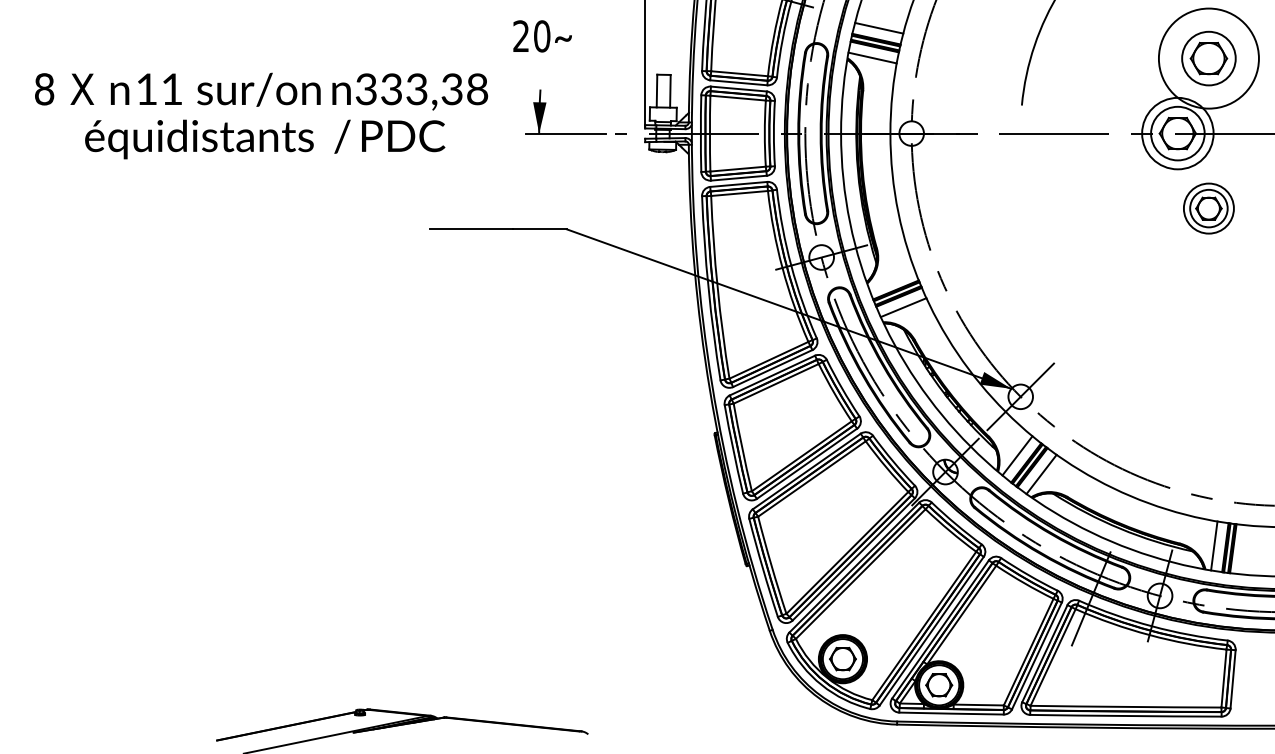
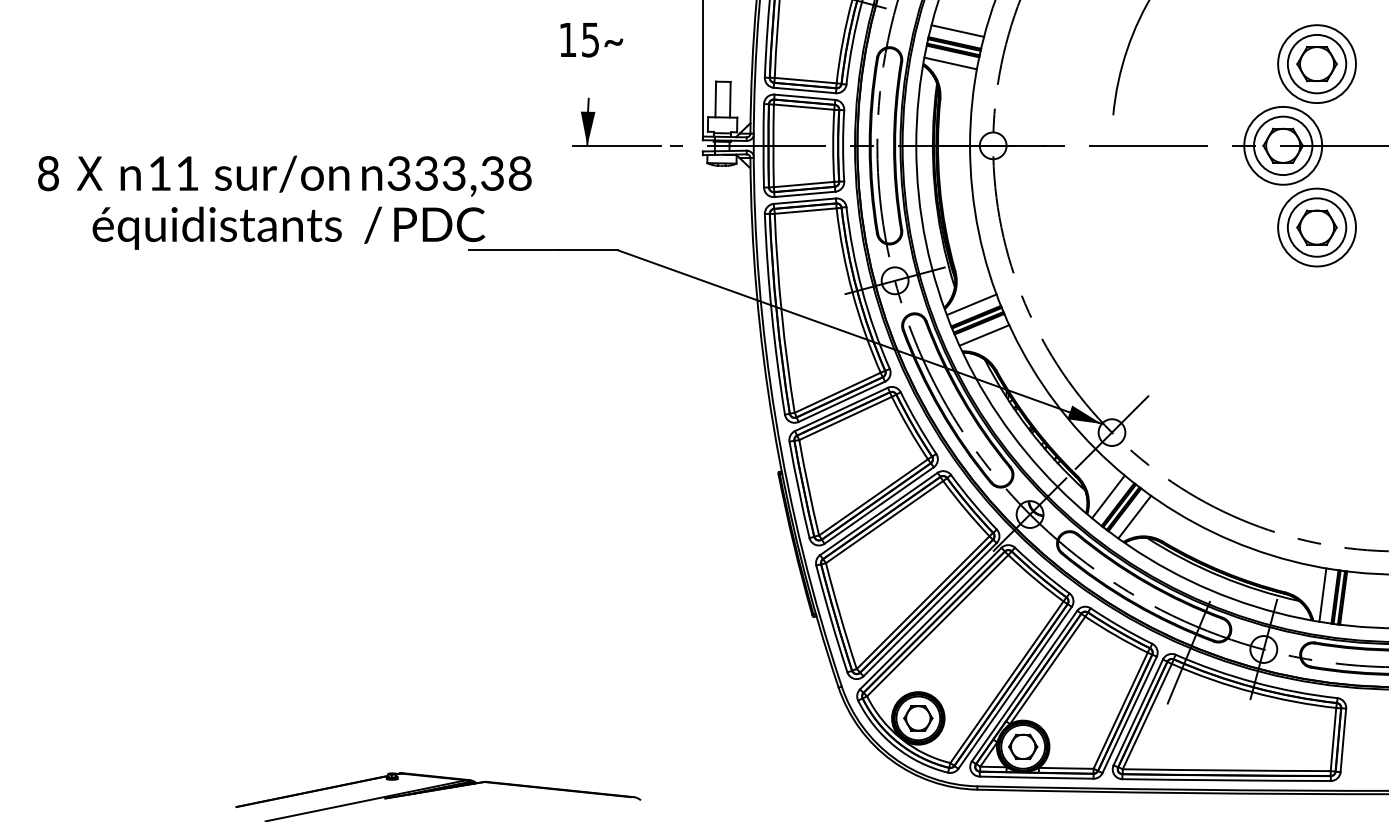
text: (531, 36) -> (579, 39), 20 -> 15
circle: (1208, 58) -> (1316, 64), size x0.71
text: (261, 115) -> (284, 202), moved
part: (1208, 208) -> (1316, 227), size x1.43
line: (891, 279) -> (971, 304), added

